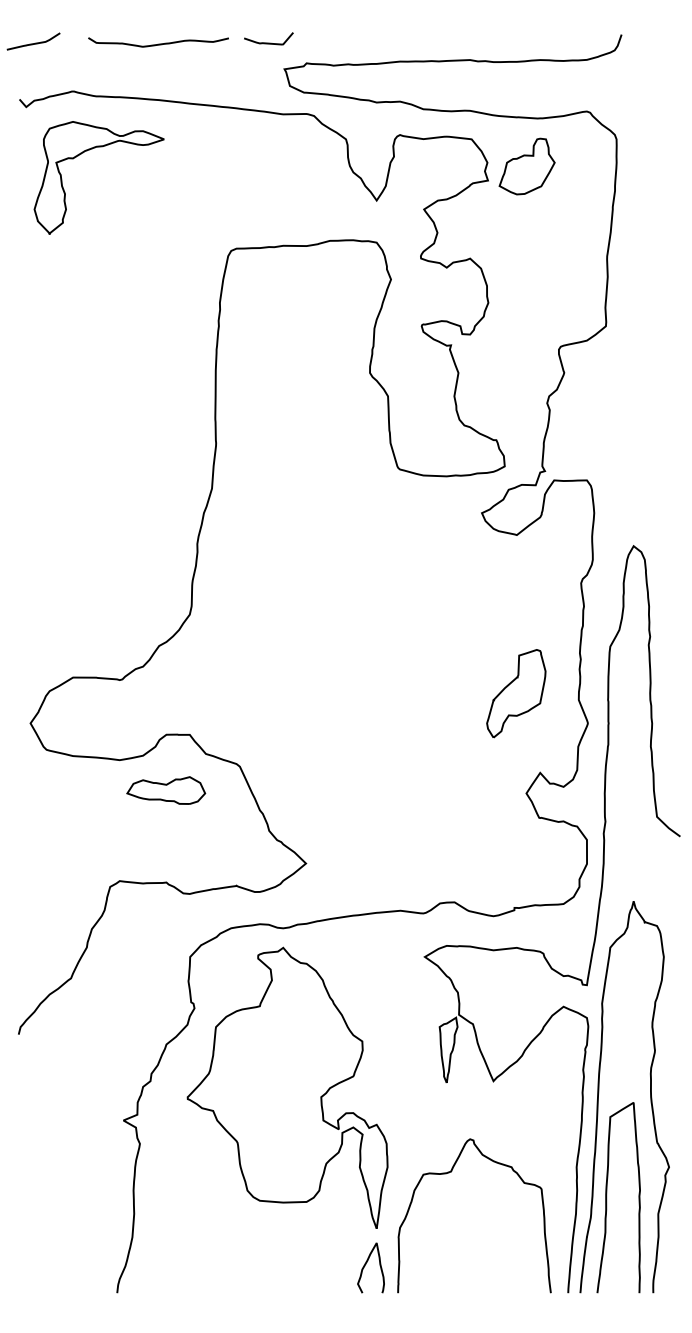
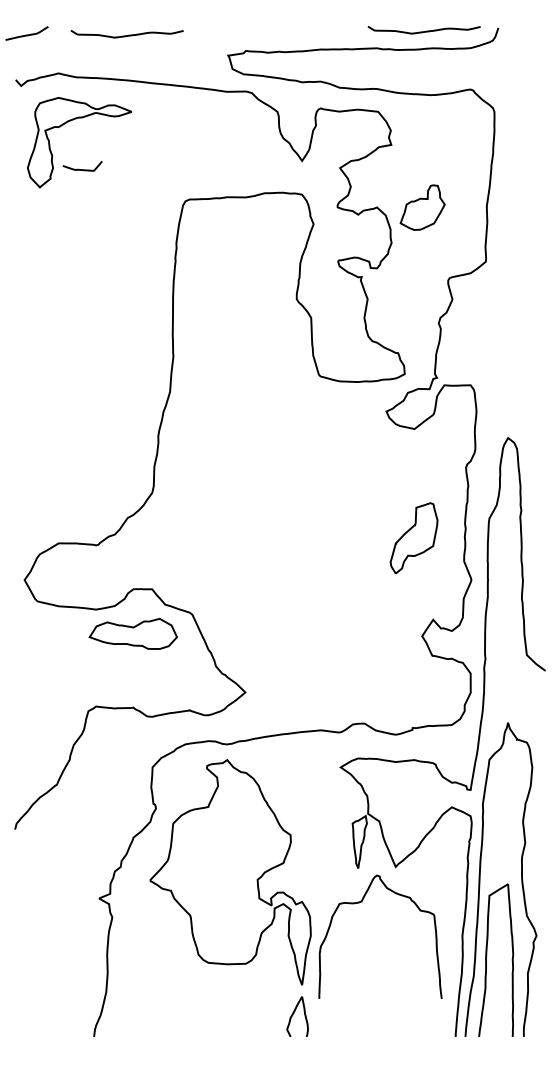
curve: (528, 39) -> (423, 31), added
curve: (268, 42) -> (82, 169), moved
part: (526, 166) -> (422, 207), moved
part: (515, 693) -> (413, 538), moved
part: (166, 789) -> (133, 633), size x1.4
curve: (452, 1172) -> (362, 902), moved

